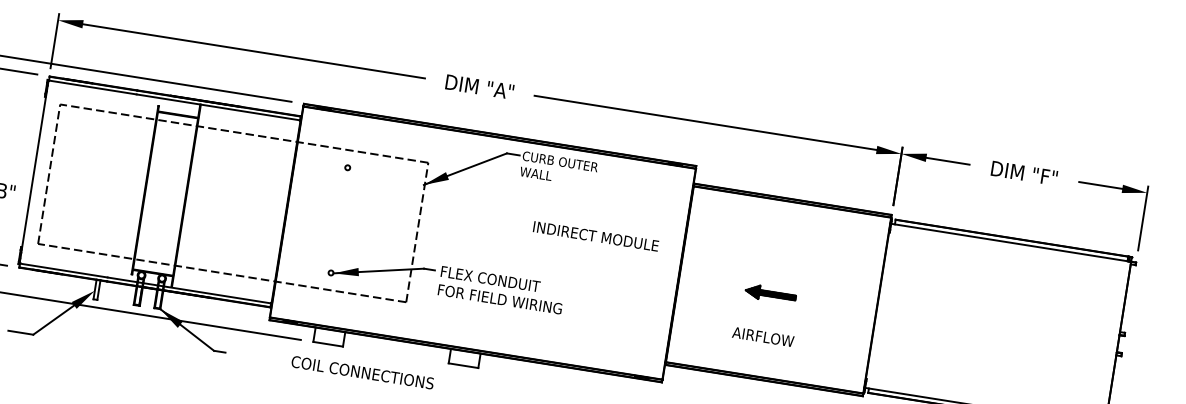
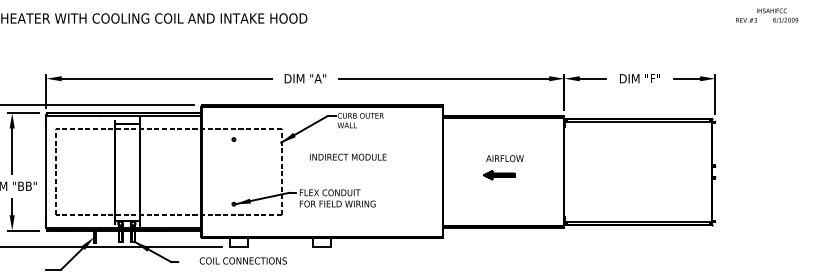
text: (596, 235) -> (348, 156), moved
text: (762, 336) -> (504, 158), moved
text: (361, 371) -> (242, 260), moved

